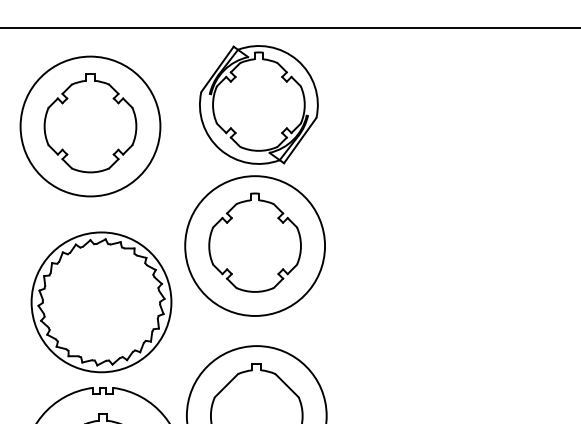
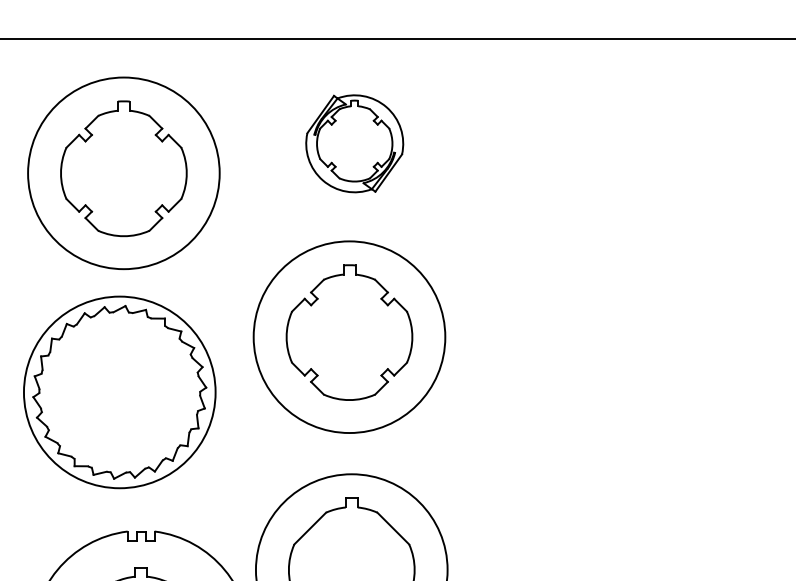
part: (258, 104) -> (354, 143), size x0.6
part: (101, 302) -> (119, 392), moved

